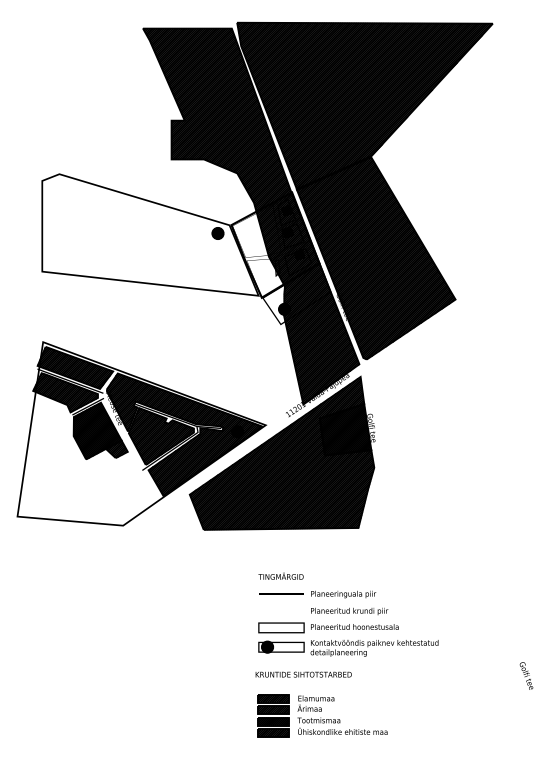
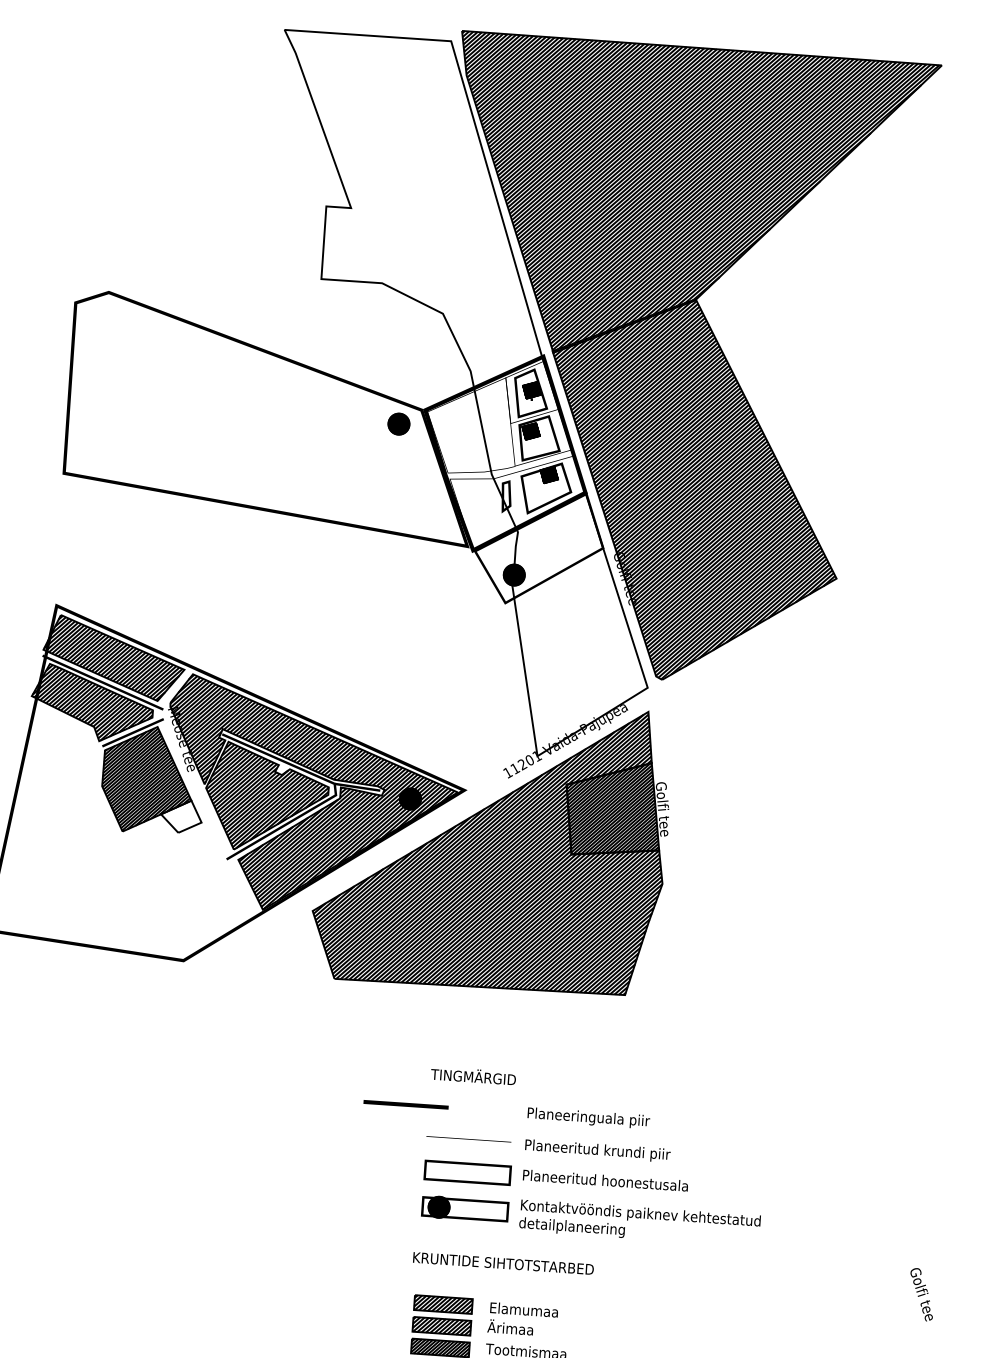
hatch: (251, 215) -> (464, 394), removed
hatch: (116, 449) -> (180, 816), removed
line: (281, 593) -> (406, 1103), moved

